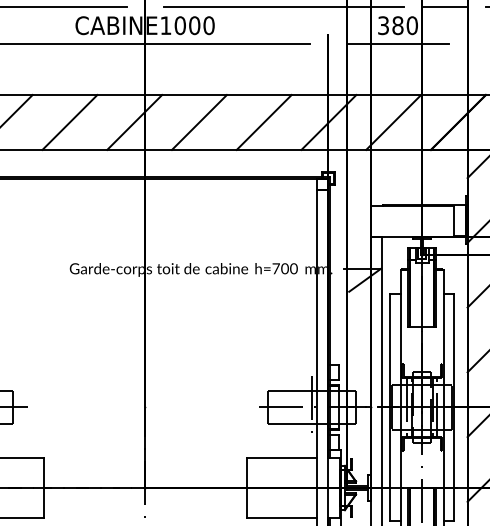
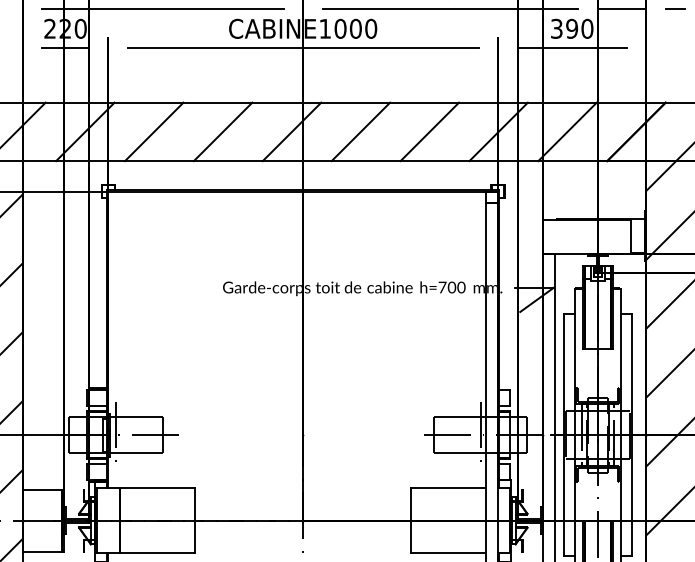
text: (398, 25) -> (572, 28), 380 -> 390

